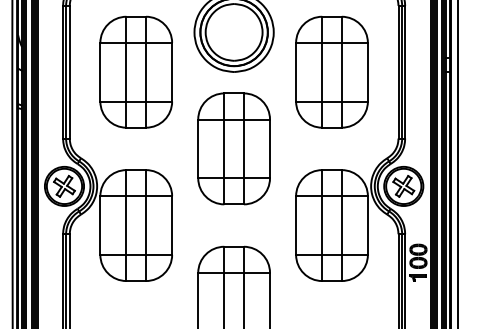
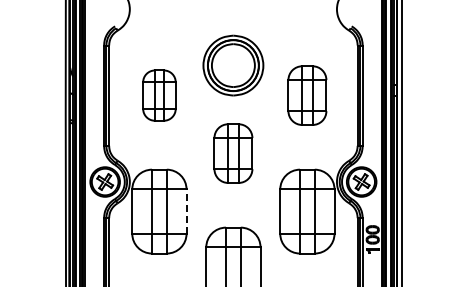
part: (136, 71) -> (159, 95), size x0.6
part: (332, 71) -> (307, 95), size x0.7
part: (234, 148) -> (233, 153), size x0.7
line: (172, 225) -> (186, 211), solid -> dashed

